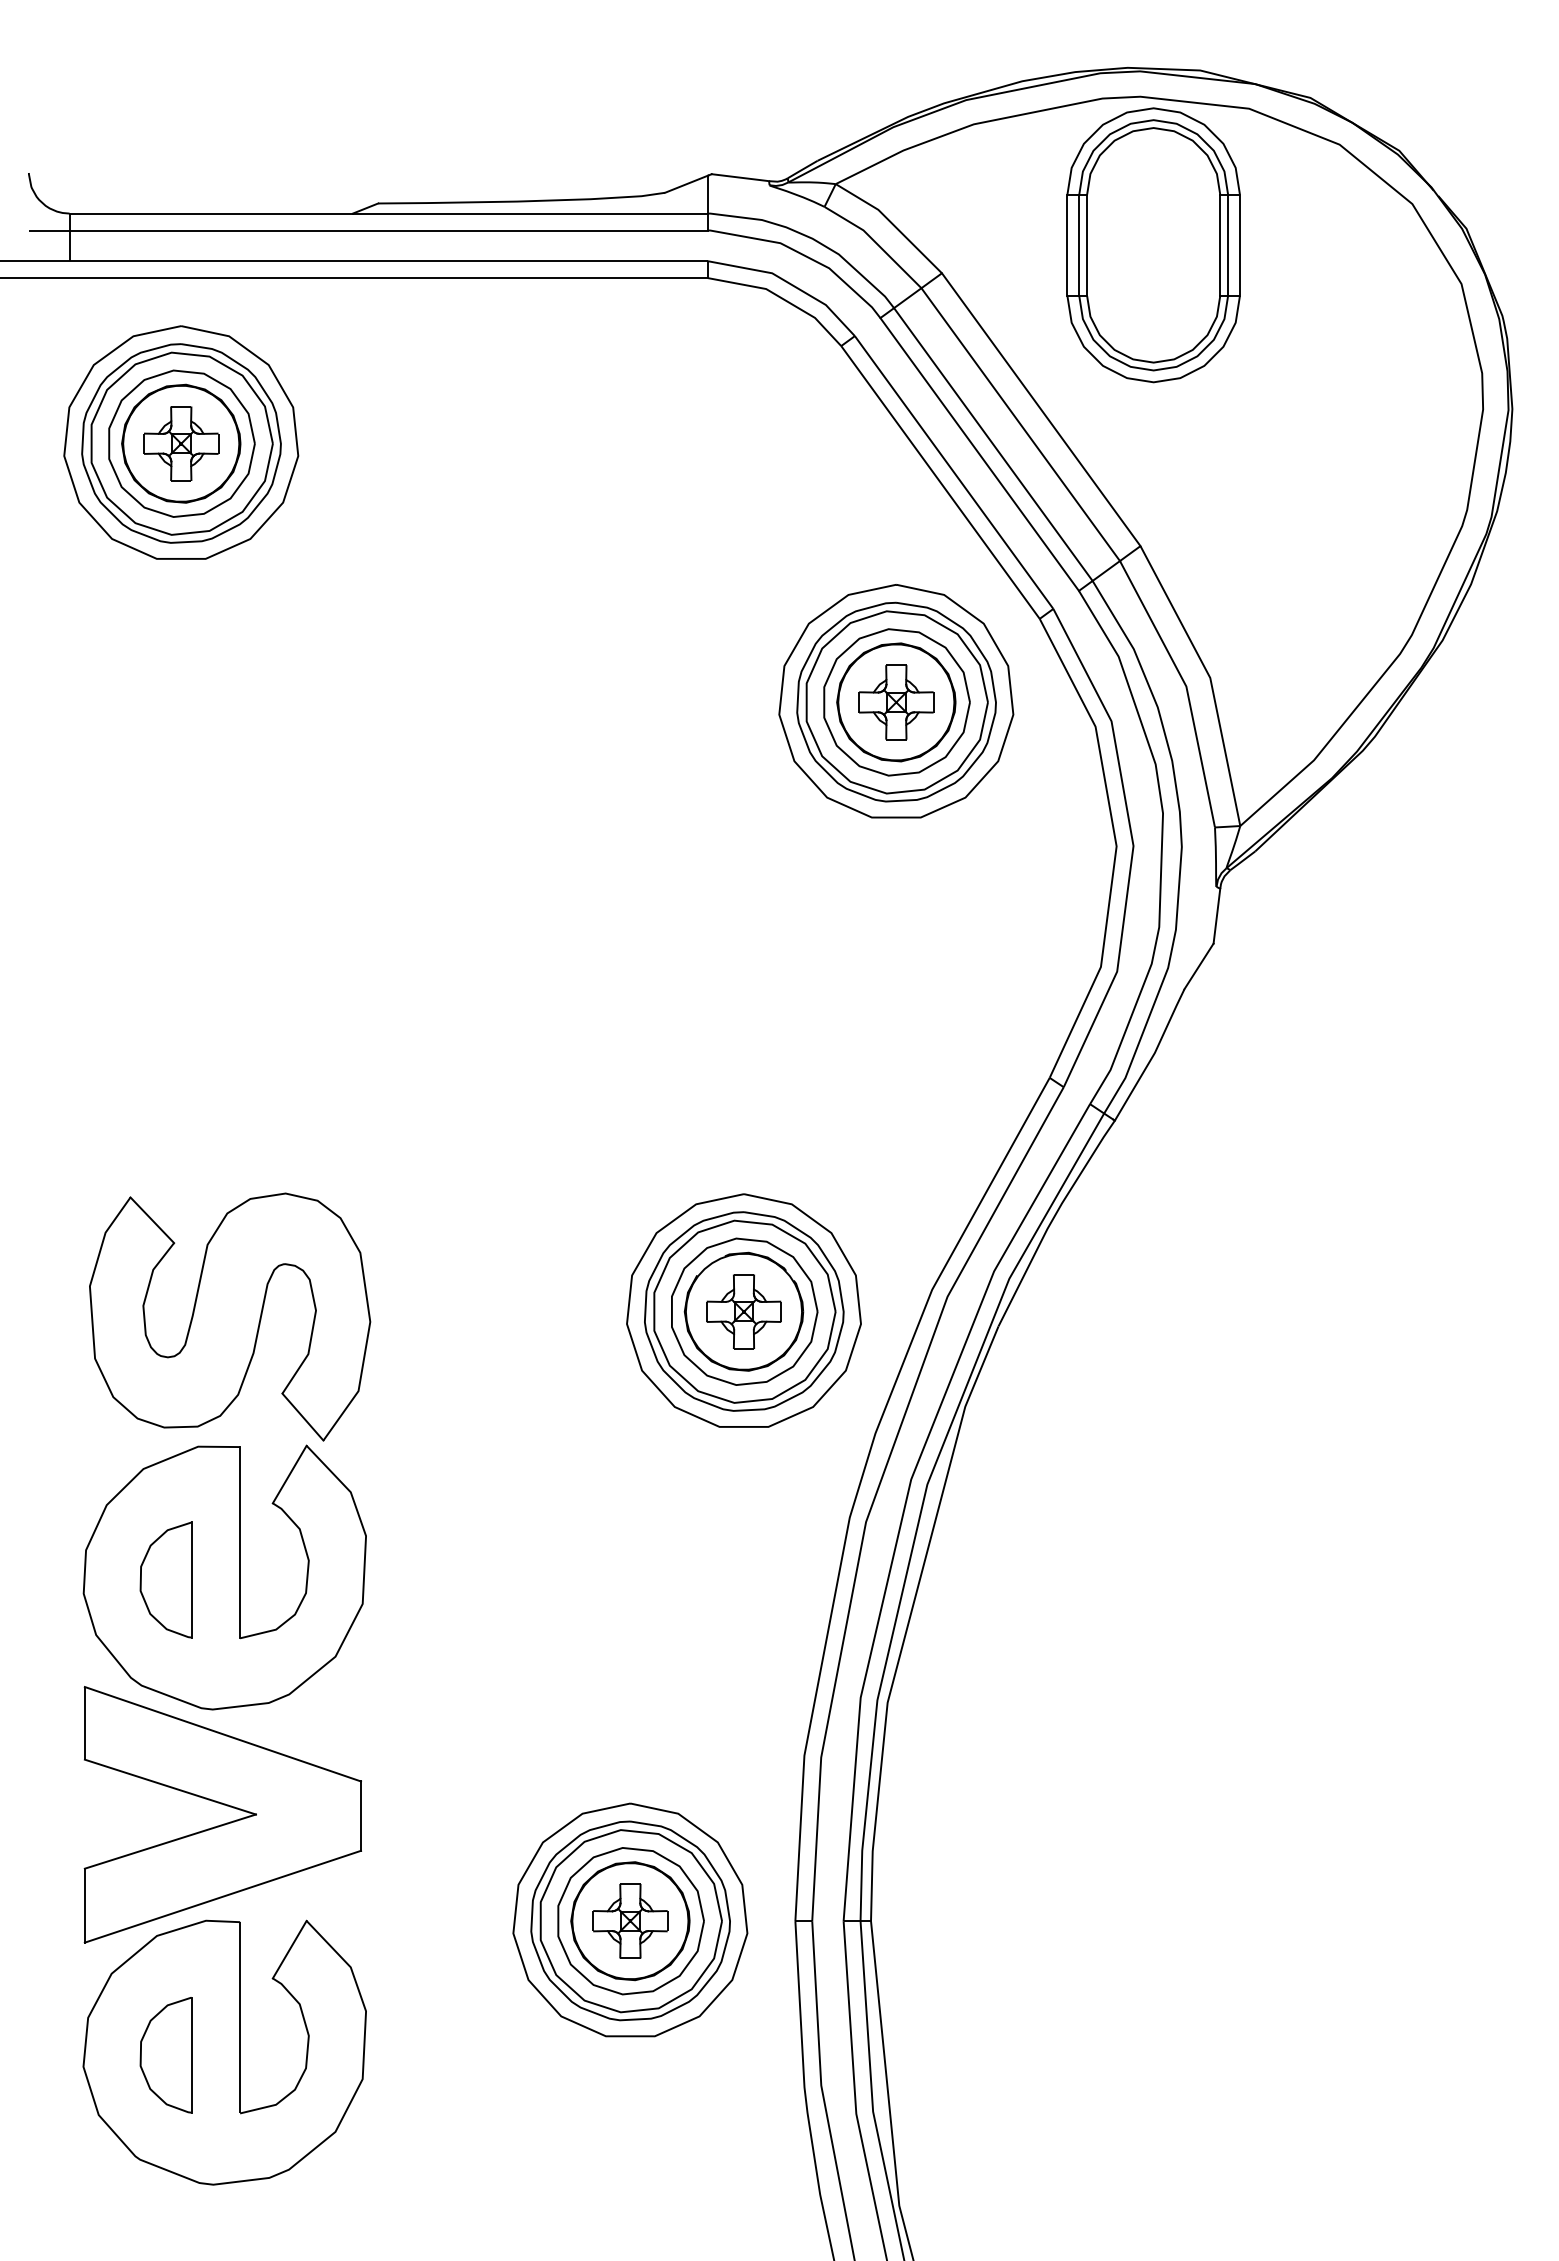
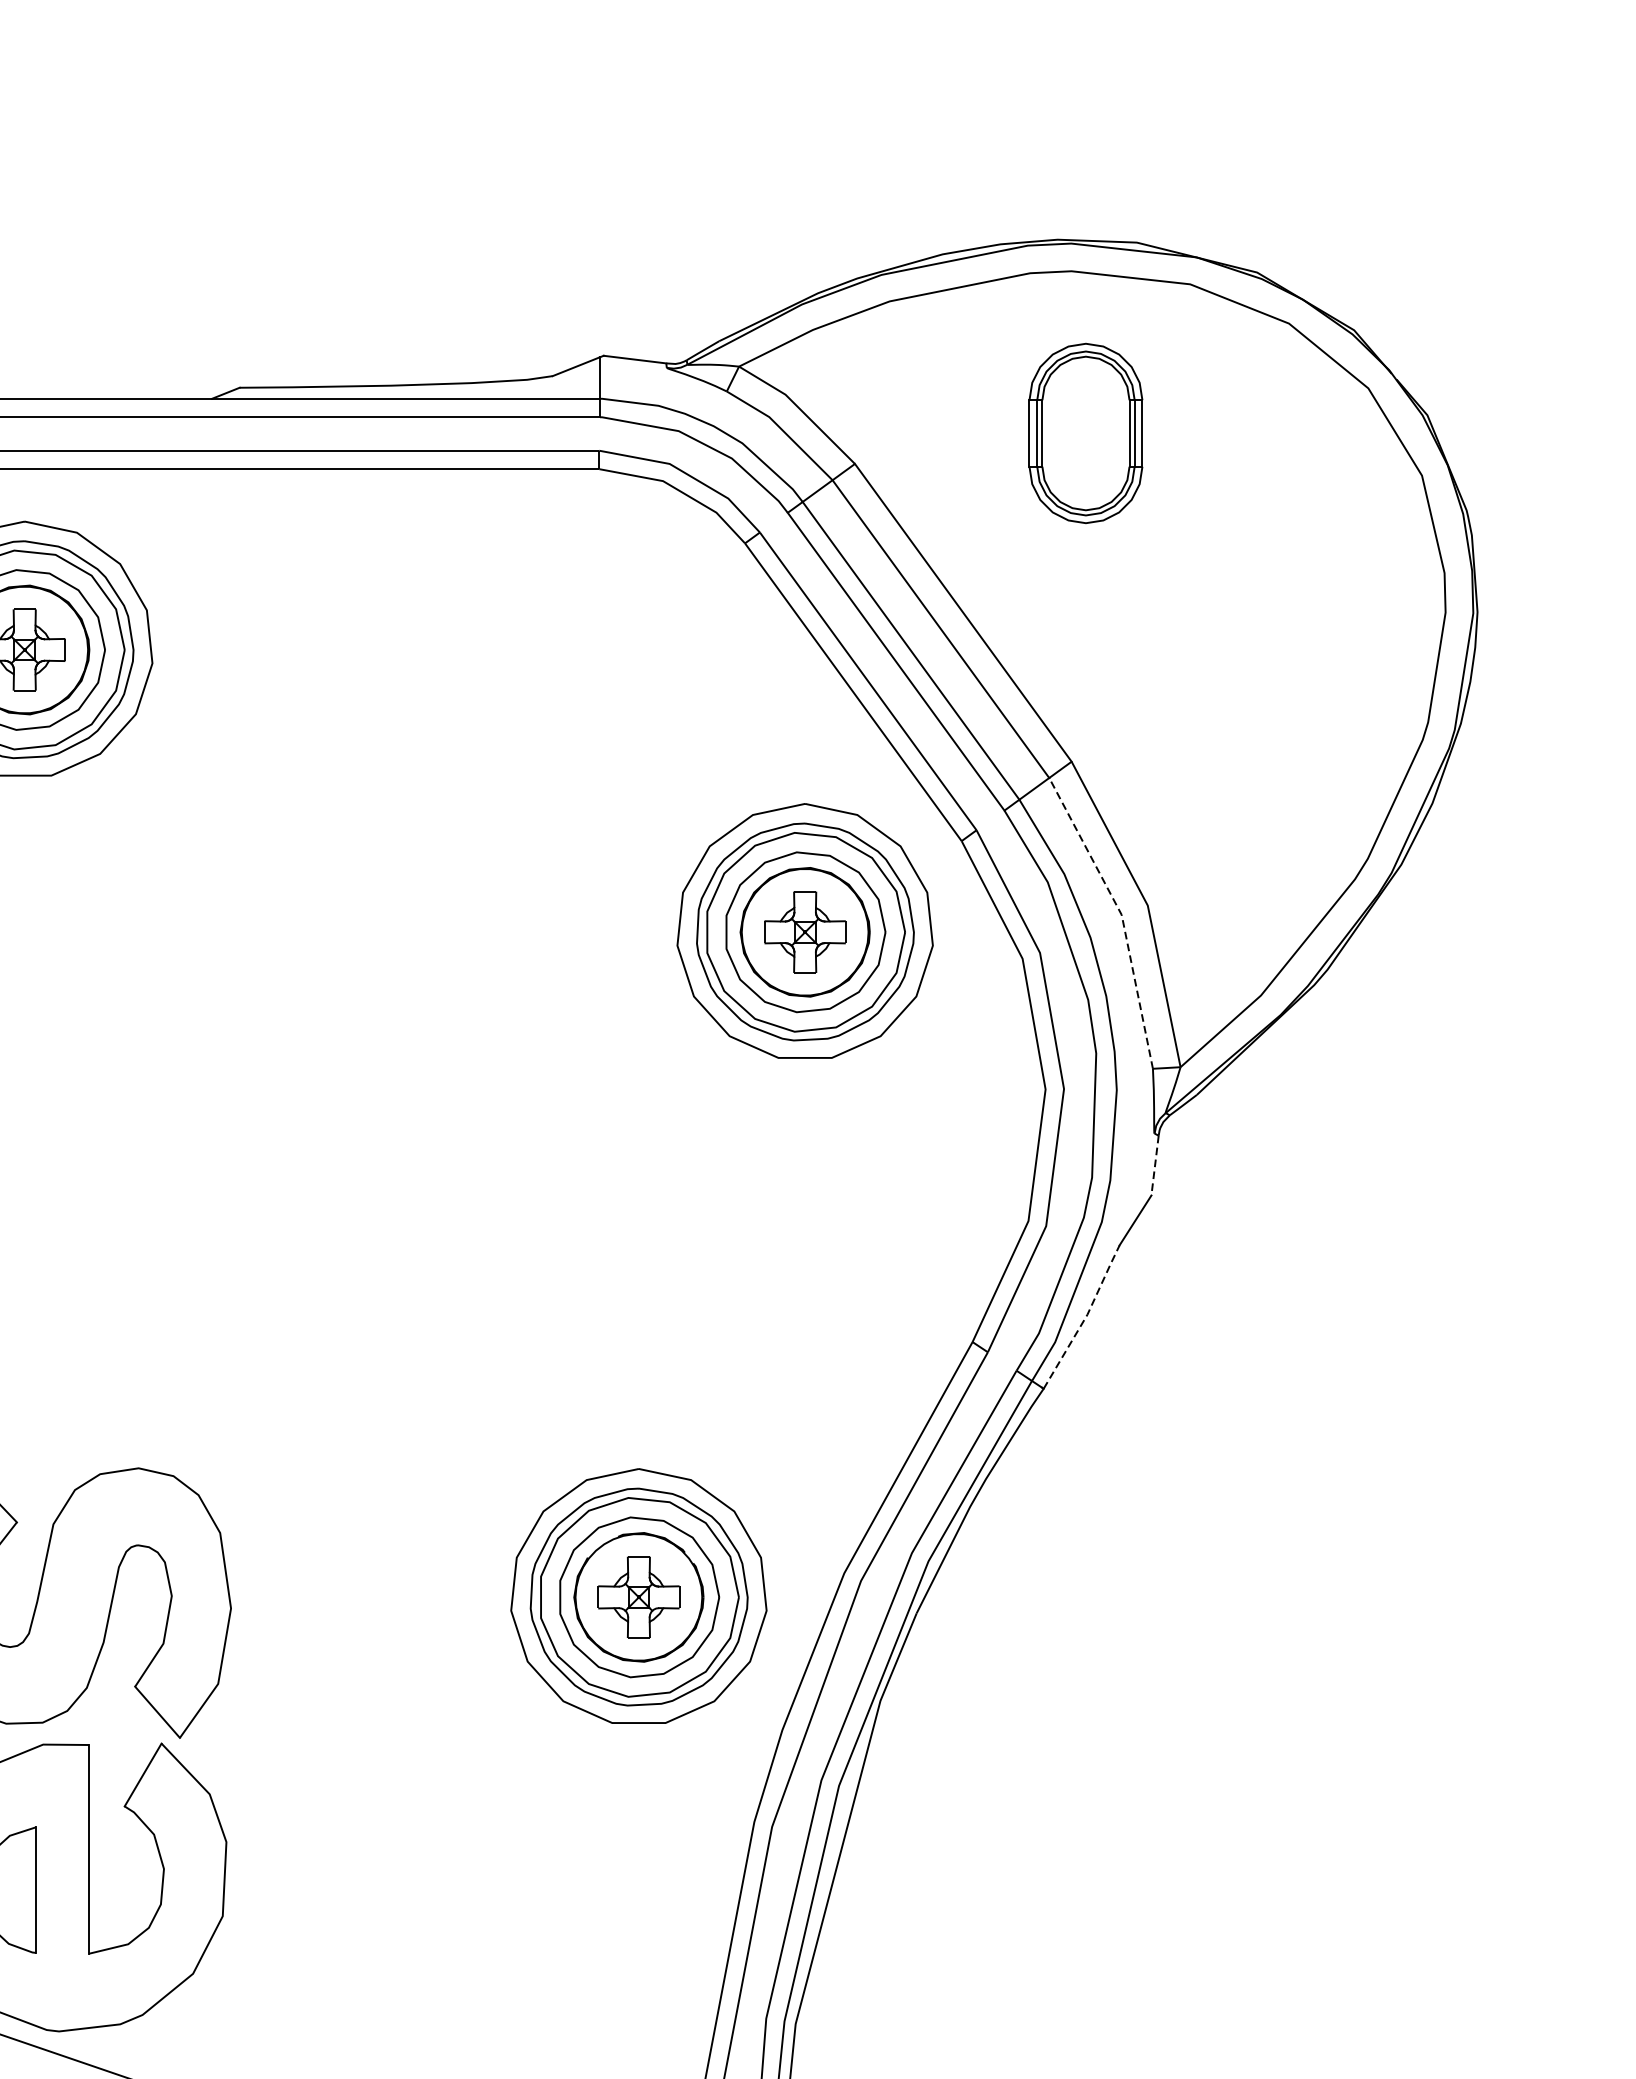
part: (1153, 245) -> (1085, 433), size x0.6
line: (1186, 686) -> (1121, 914), solid -> dashed
line: (1216, 916) -> (1154, 1165), solid -> dashed
line: (1153, 1055) -> (1085, 1317), solid -> dashed

